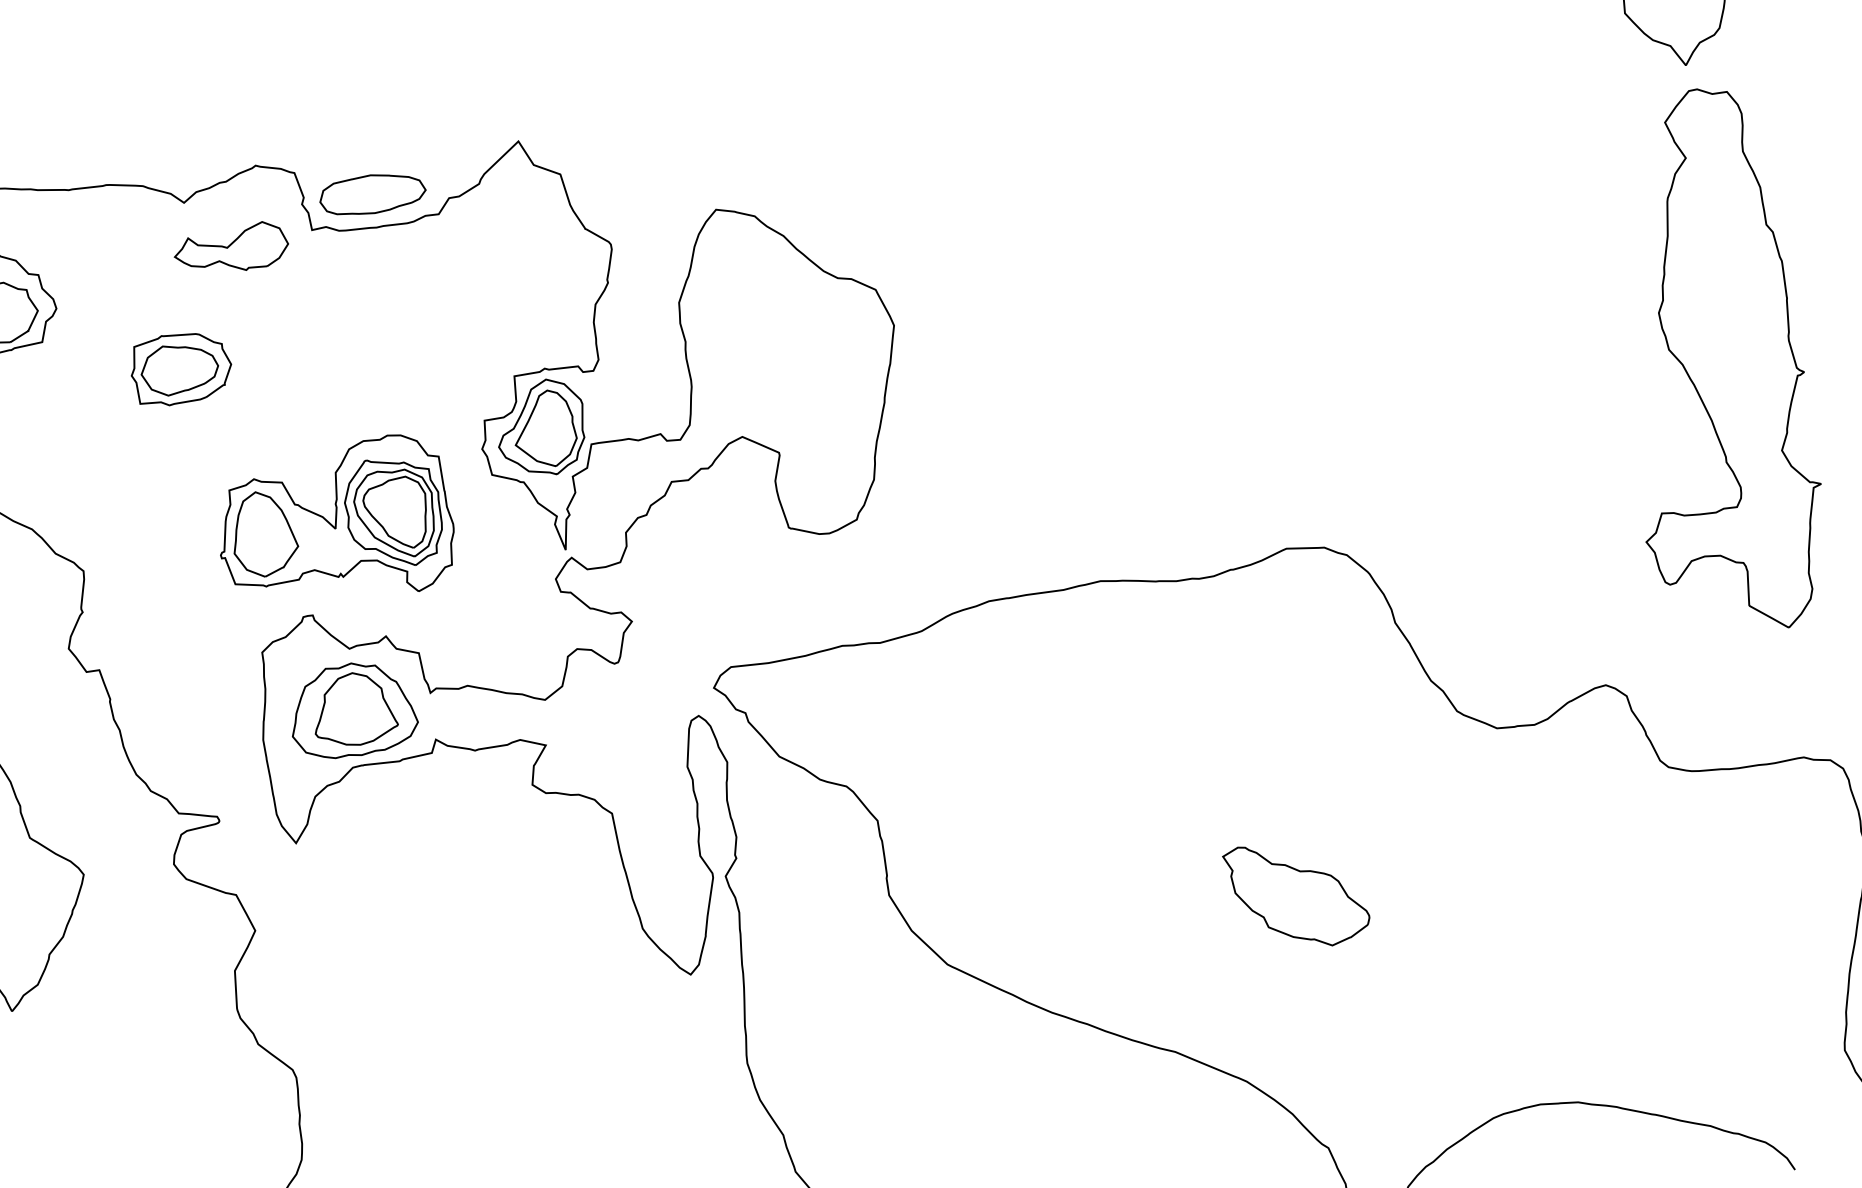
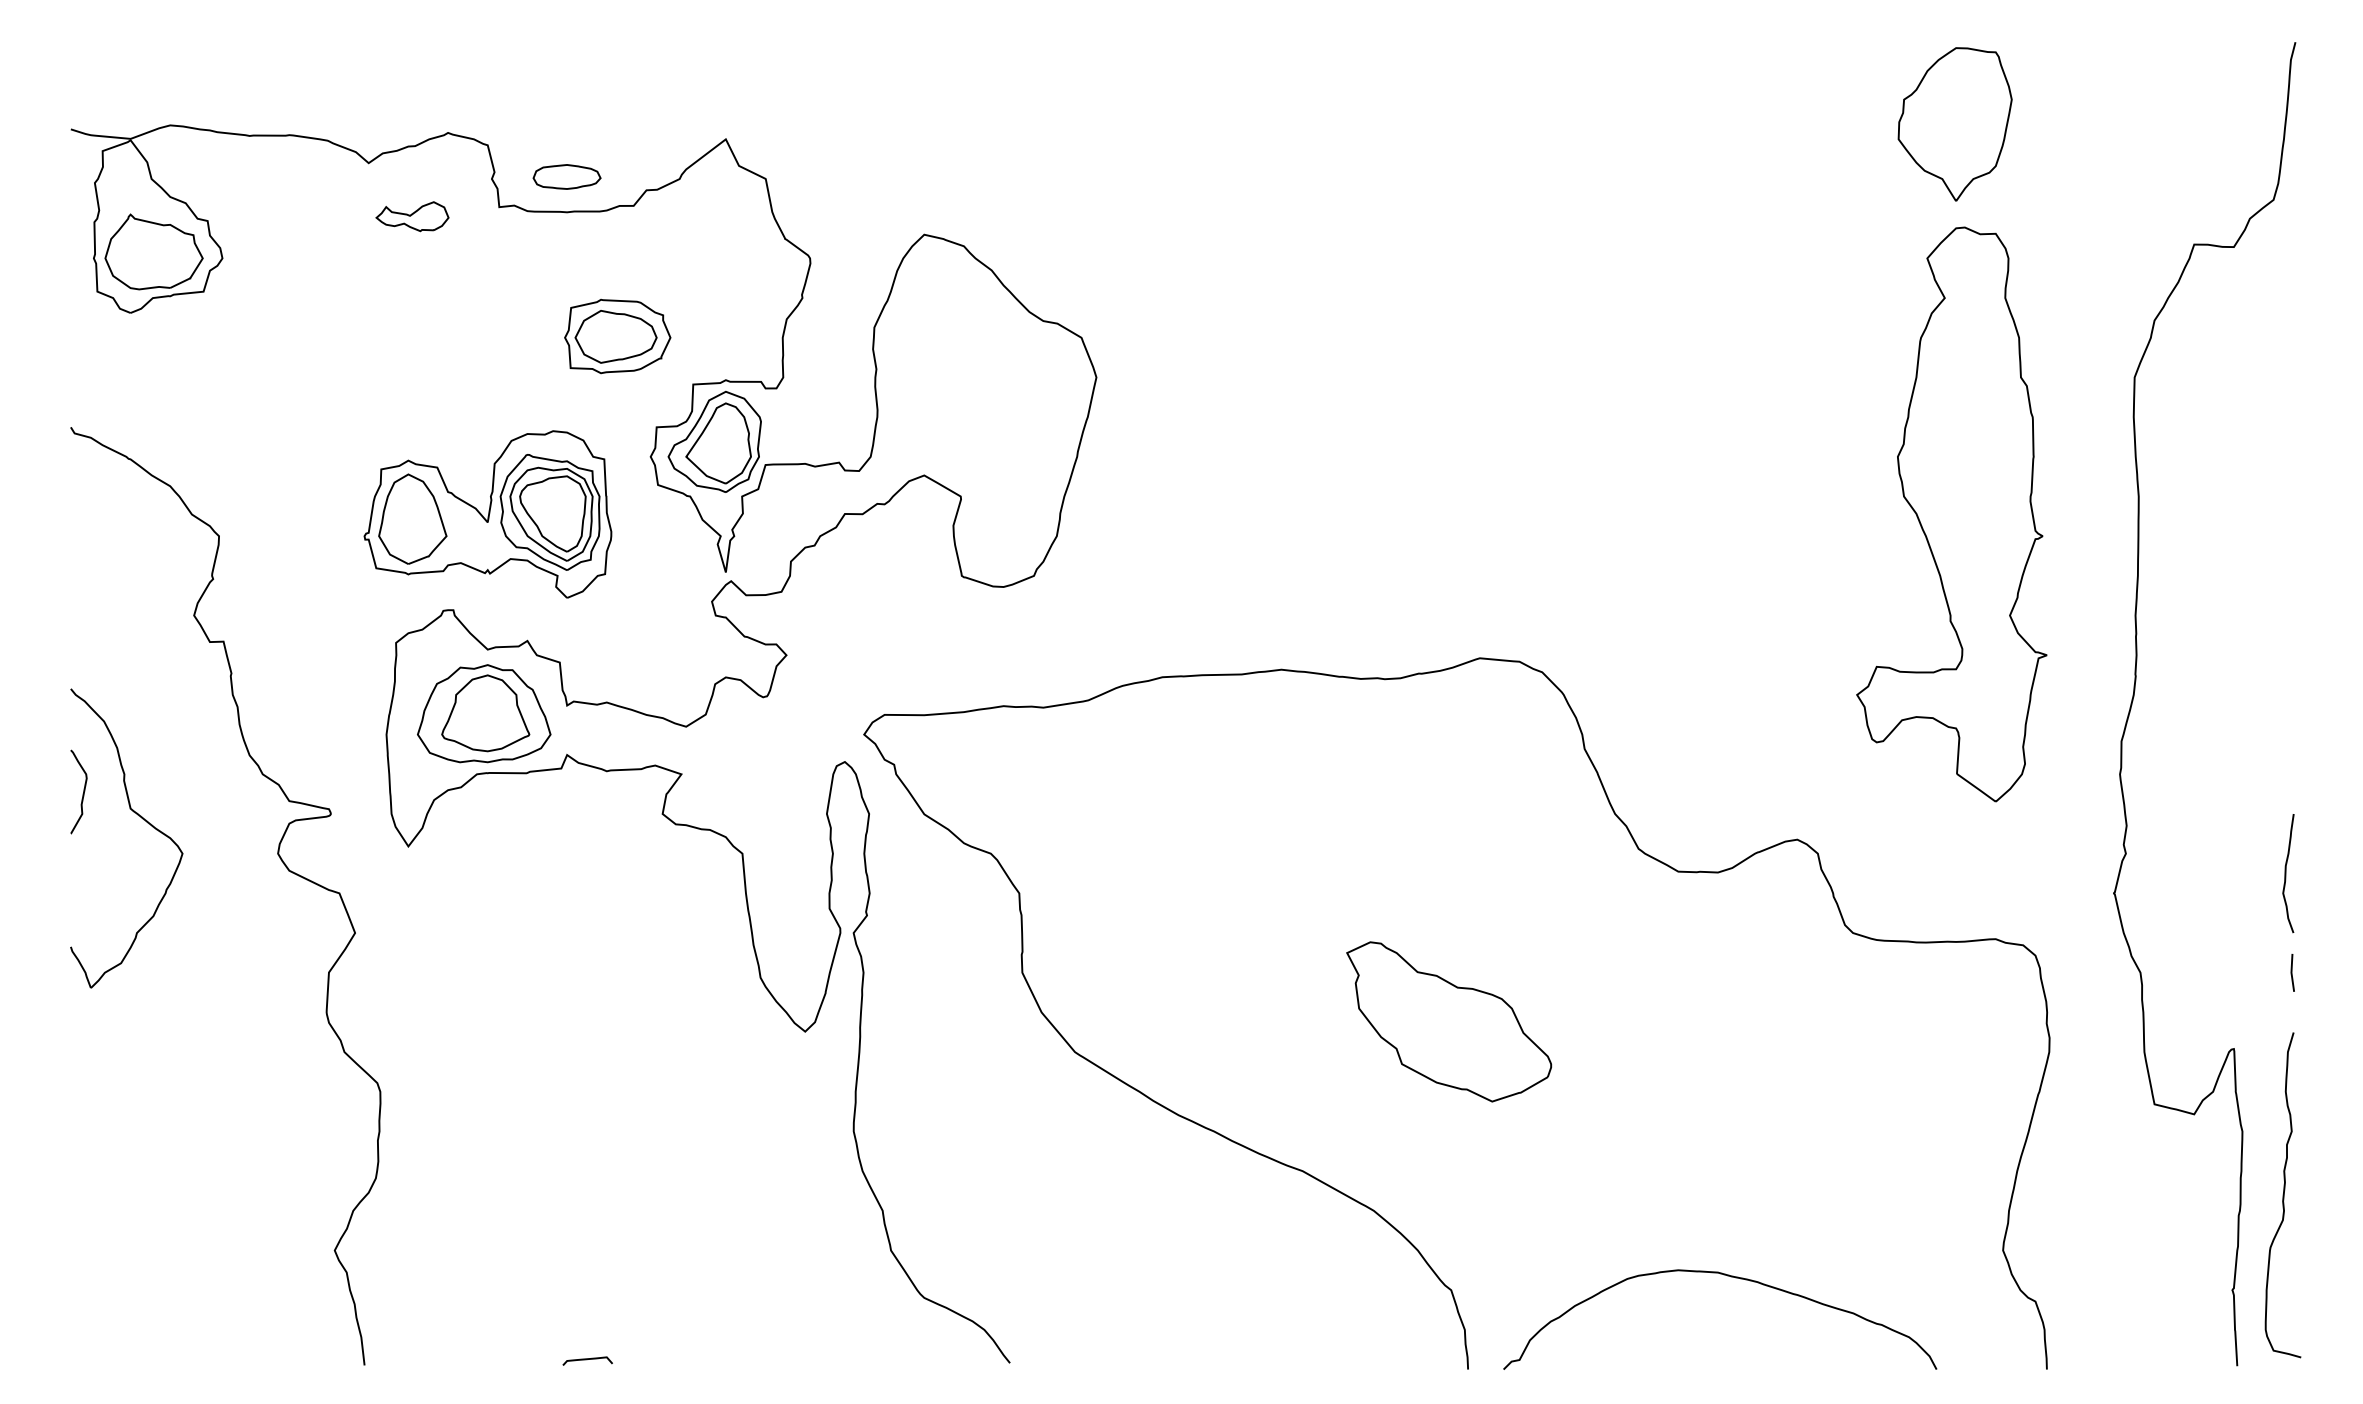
part: (372, 193) -> (566, 176), size x0.6
part: (231, 248) -> (412, 216), size x0.6
part: (181, 368) -> (617, 336), moved
part: (1296, 894) -> (1448, 1021), size x1.4

